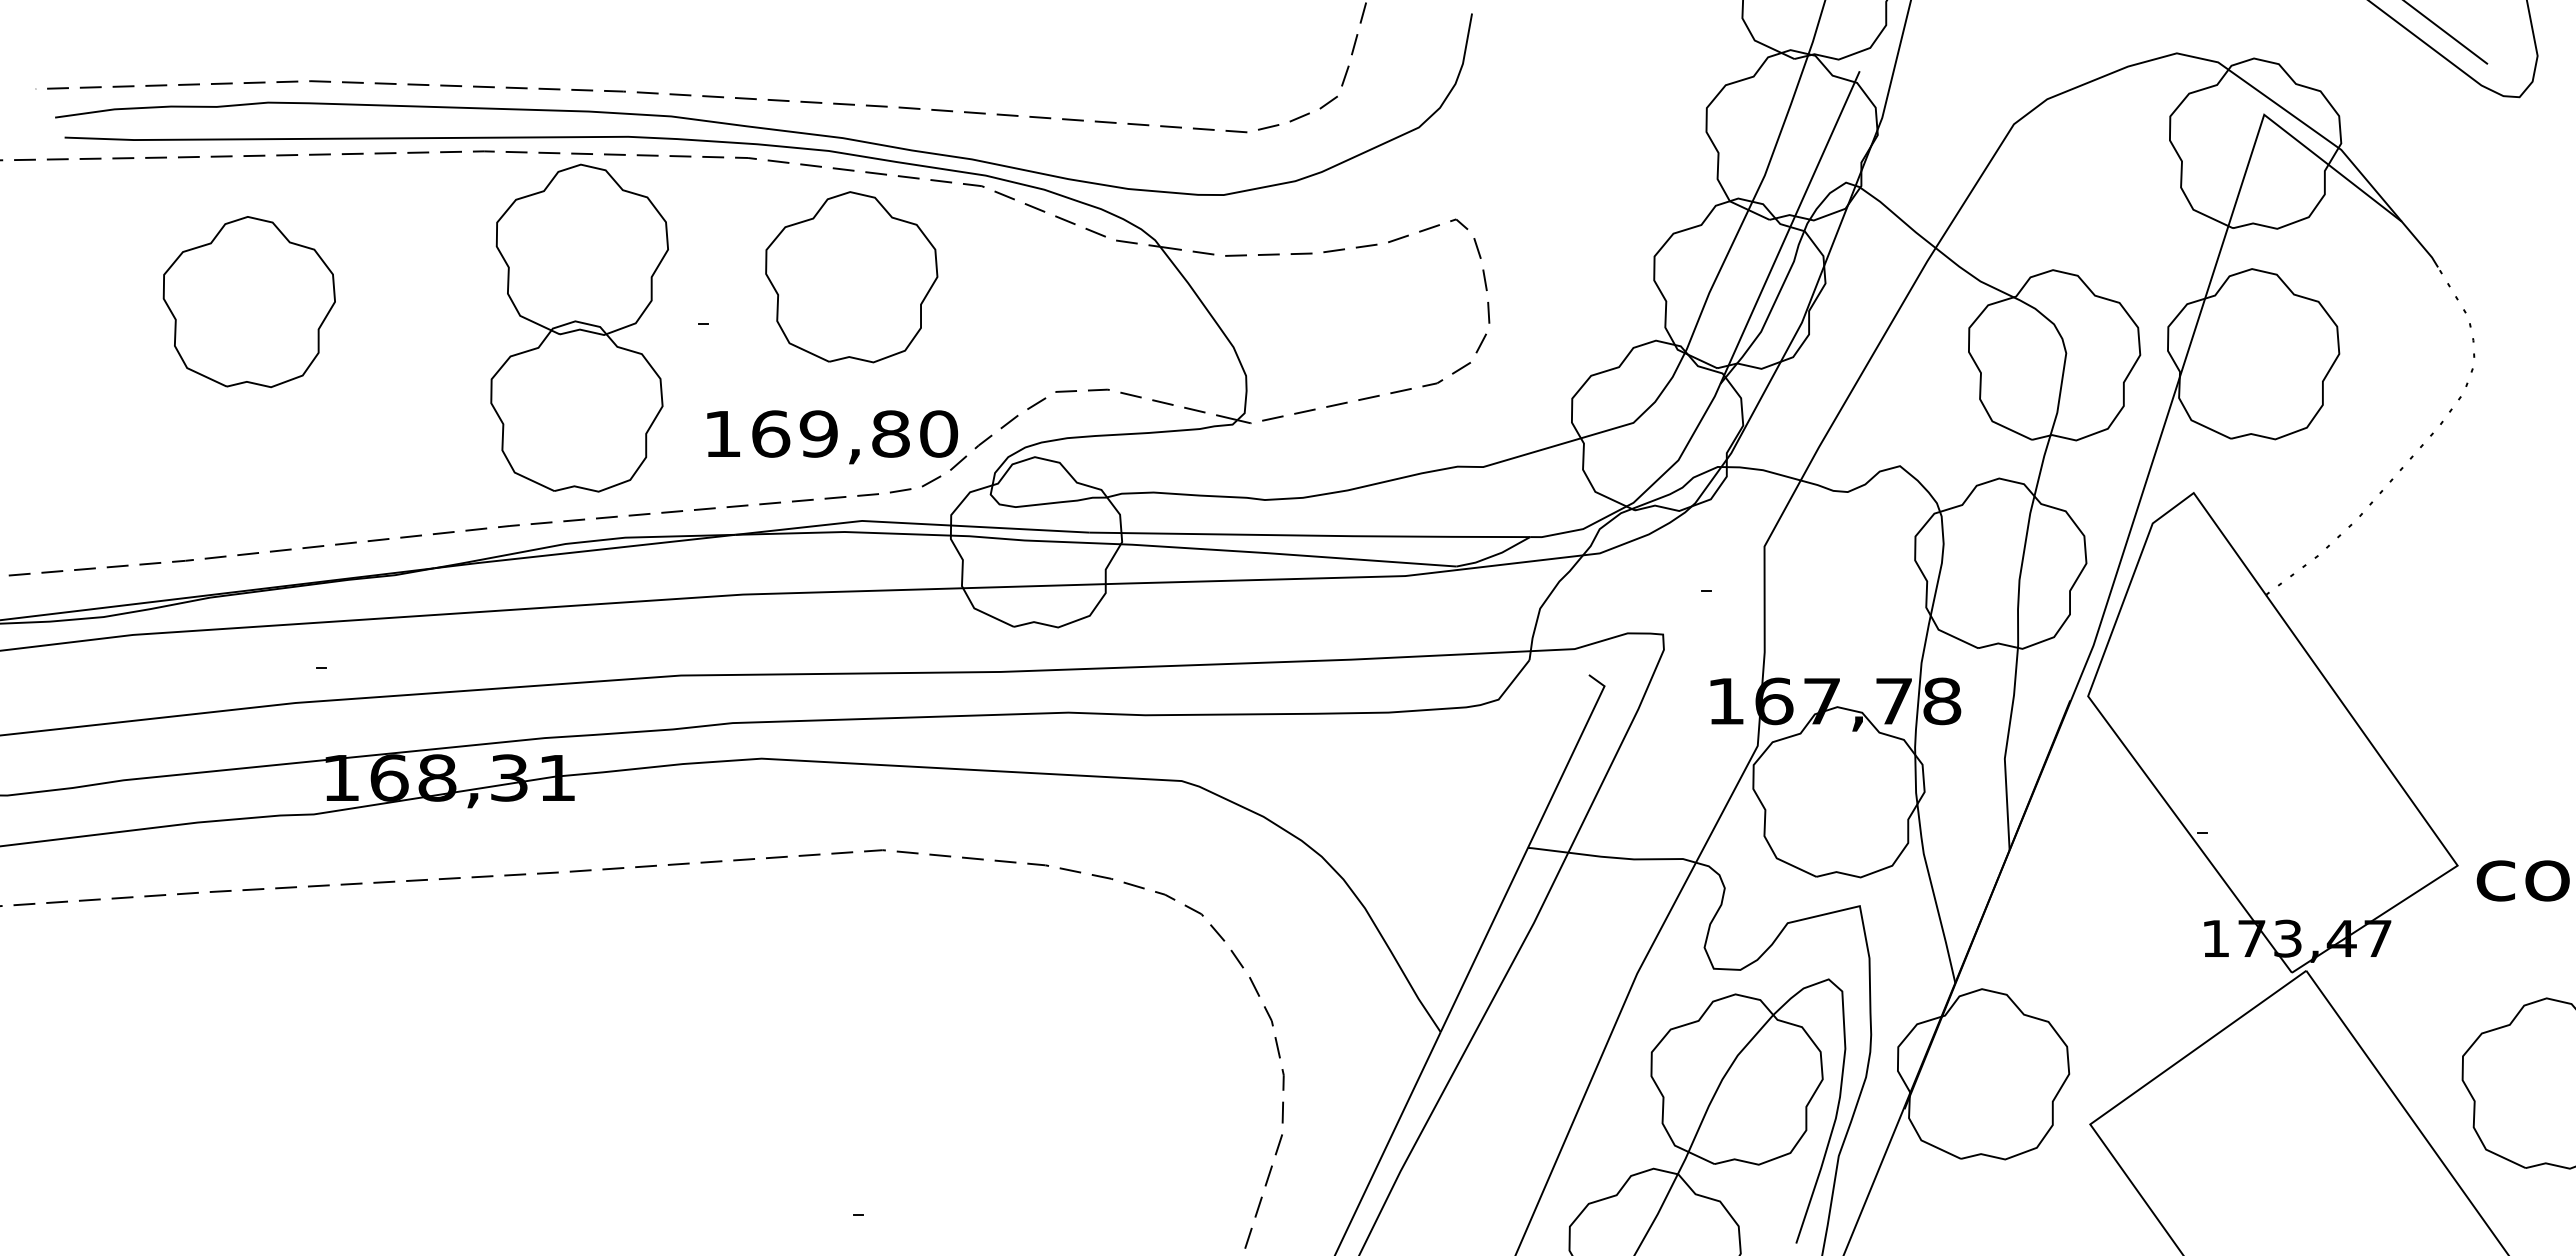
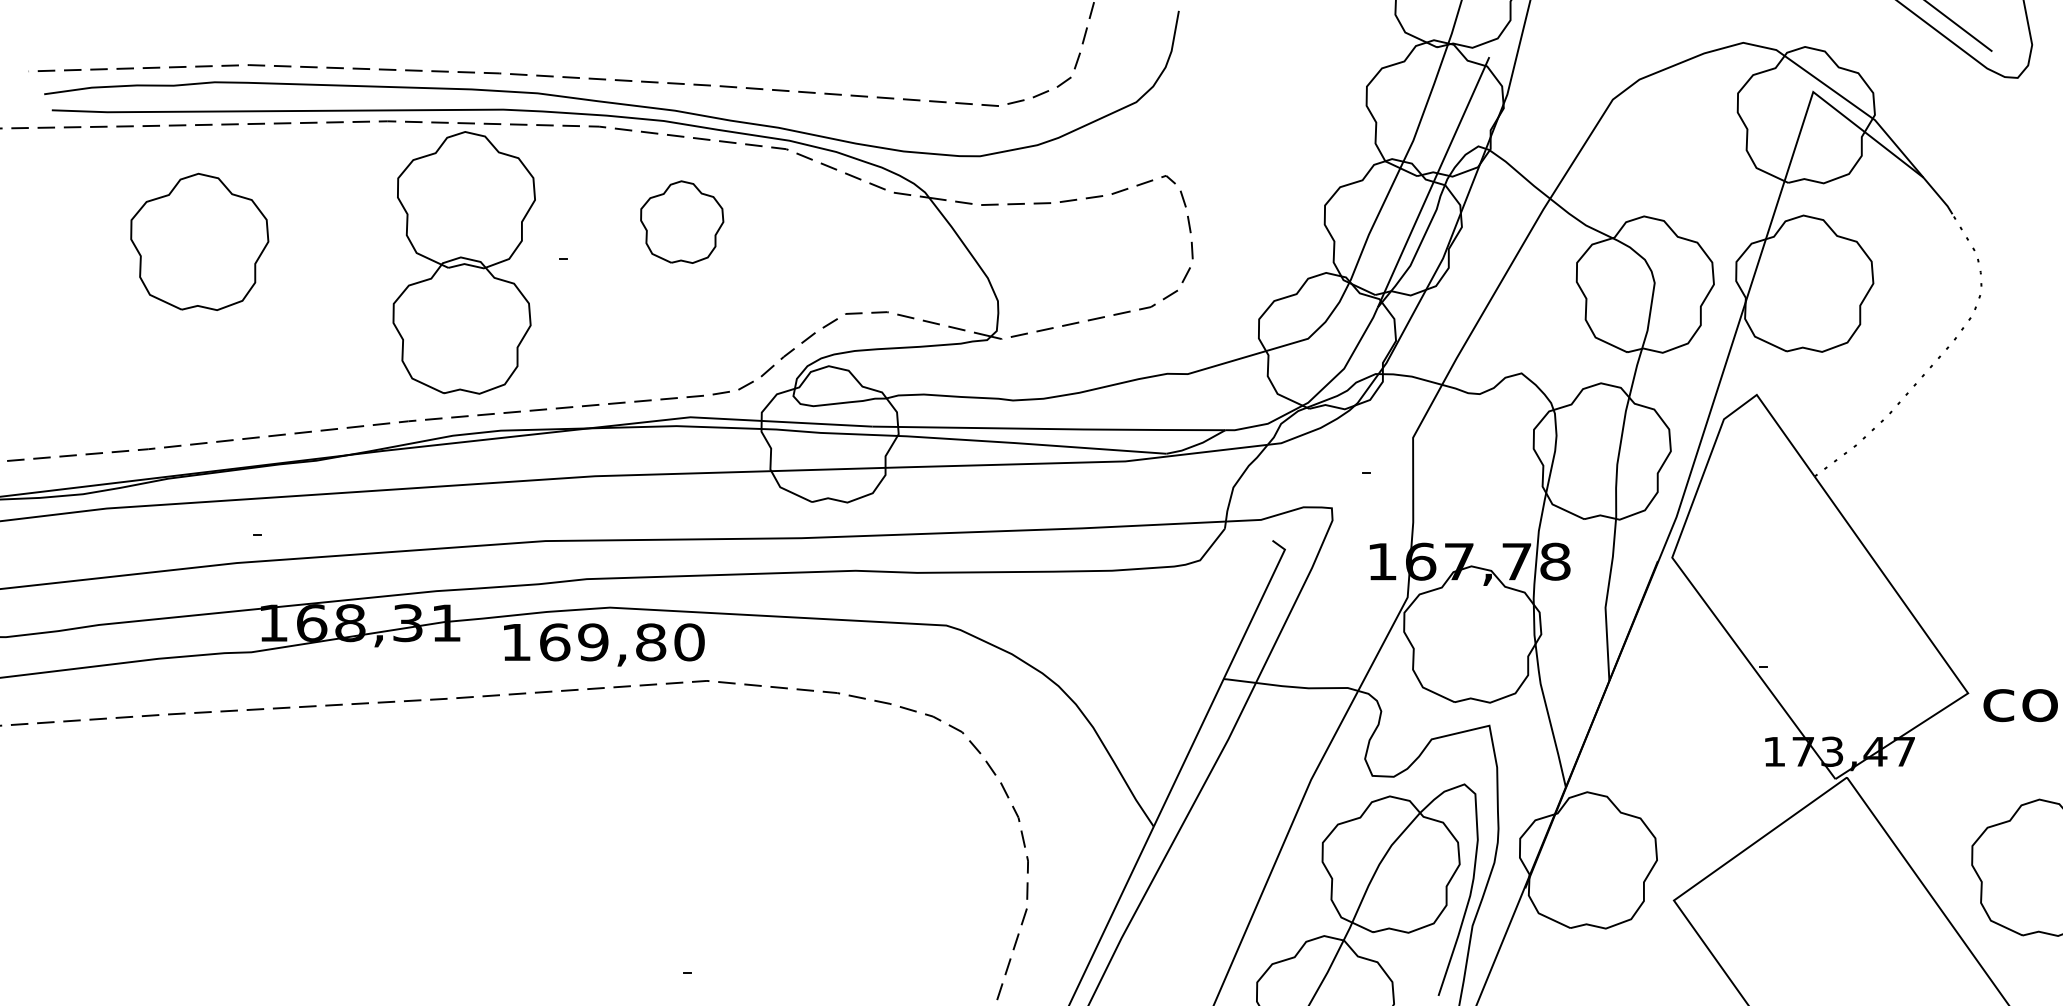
part: (851, 277) -> (681, 222), size x0.6
text: (832, 437) -> (604, 645), moved

